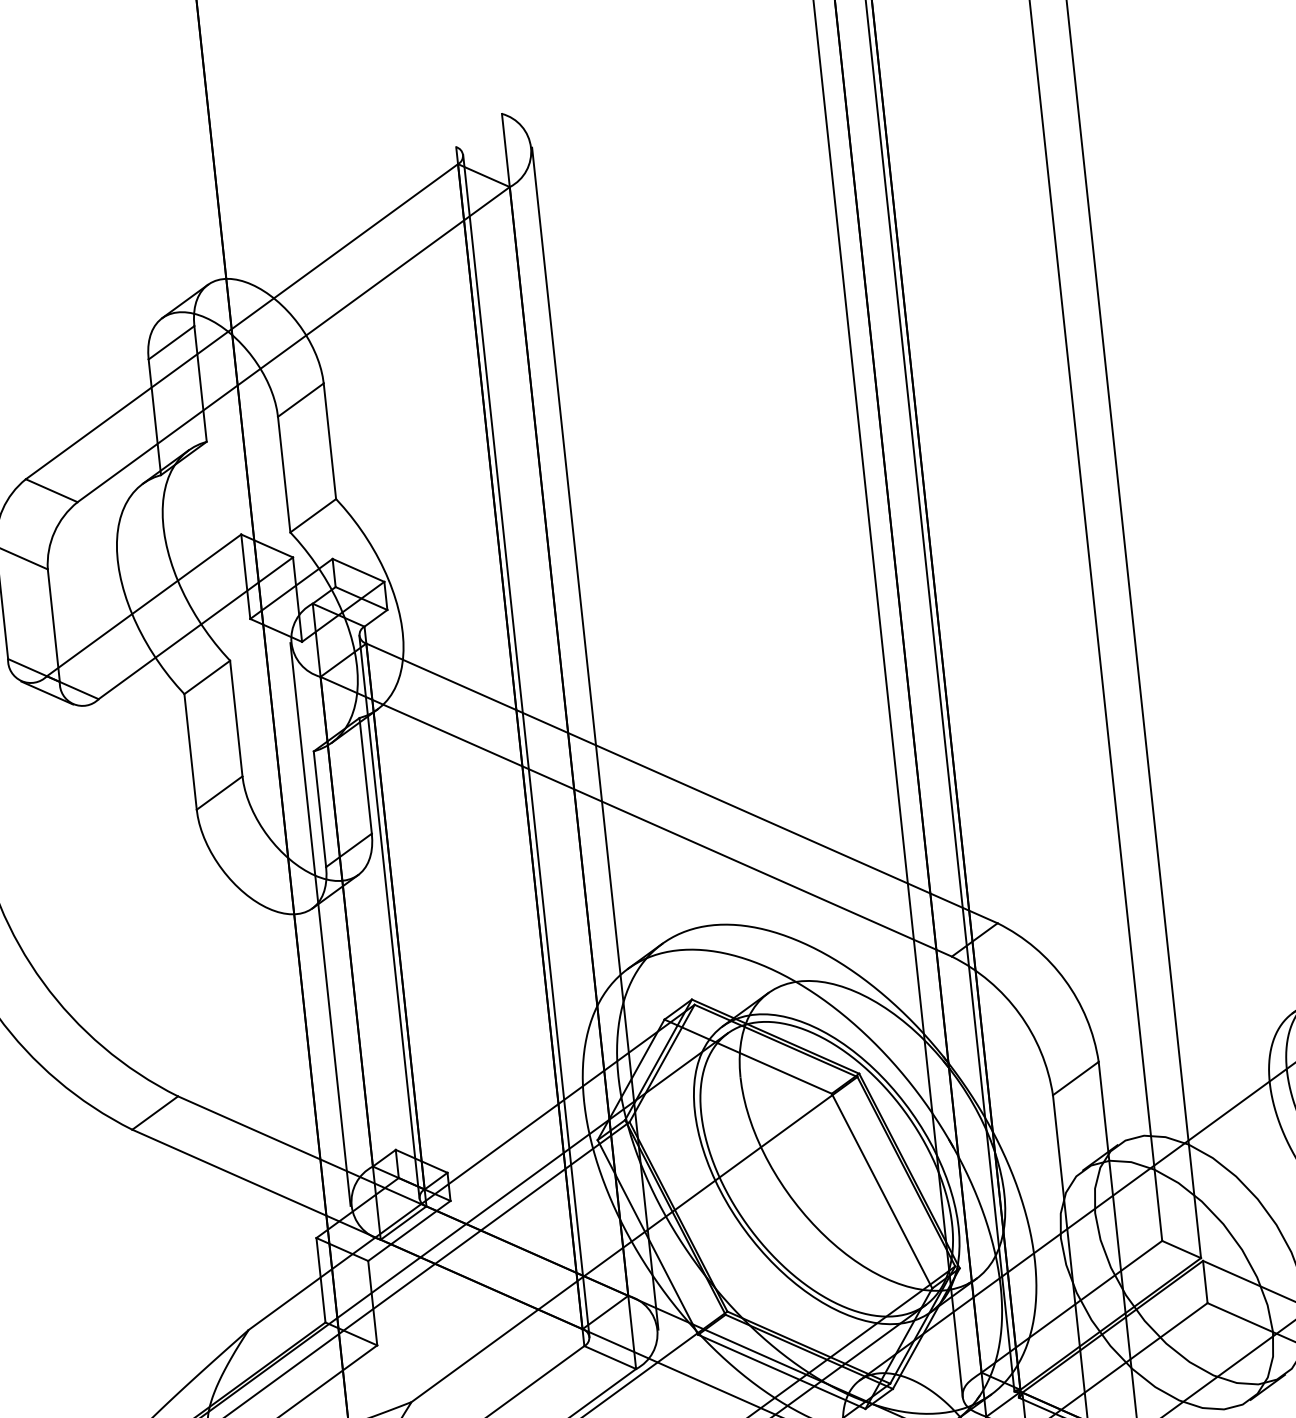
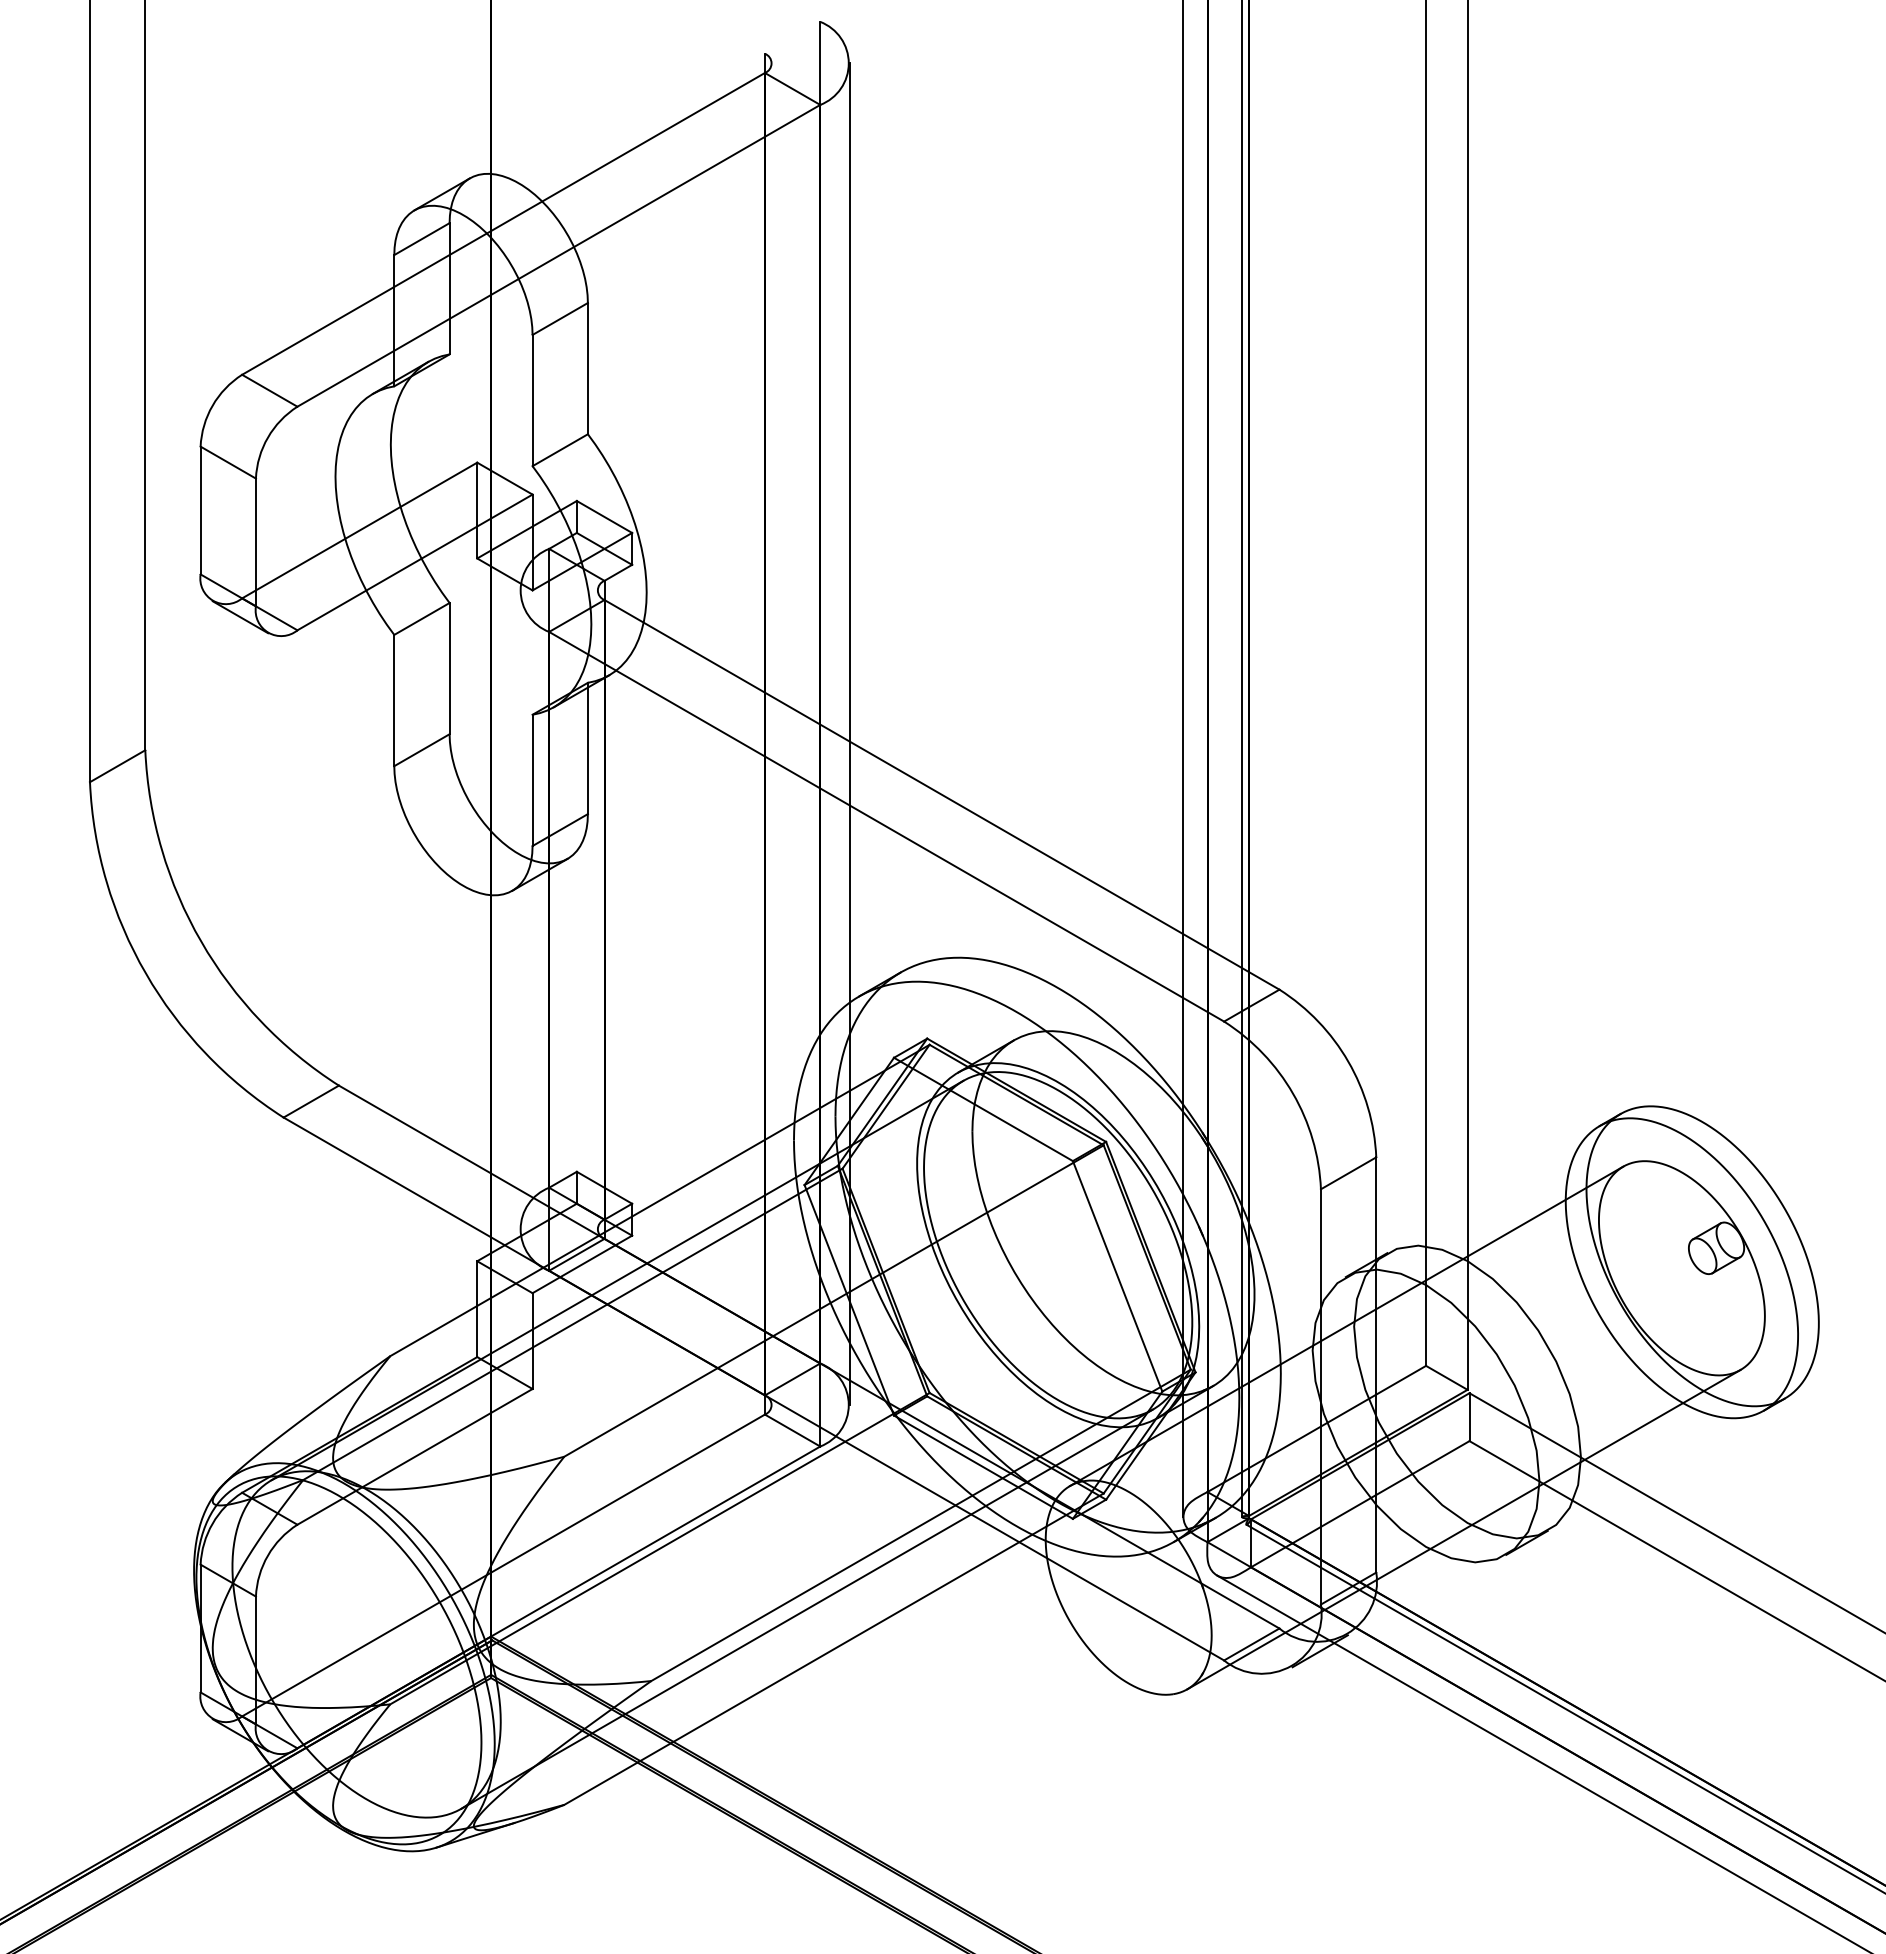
line: (526, 746) -> (771, 734), removed
line: (389, 916) -> (597, 909), removed
line: (320, 924) -> (519, 909), removed

